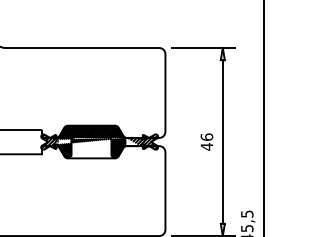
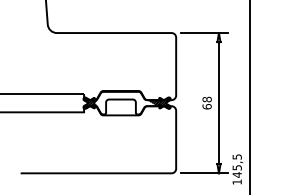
hatch: (90, 141) -> (120, 102), removed
text: (206, 141) -> (206, 102), 46 -> 68

